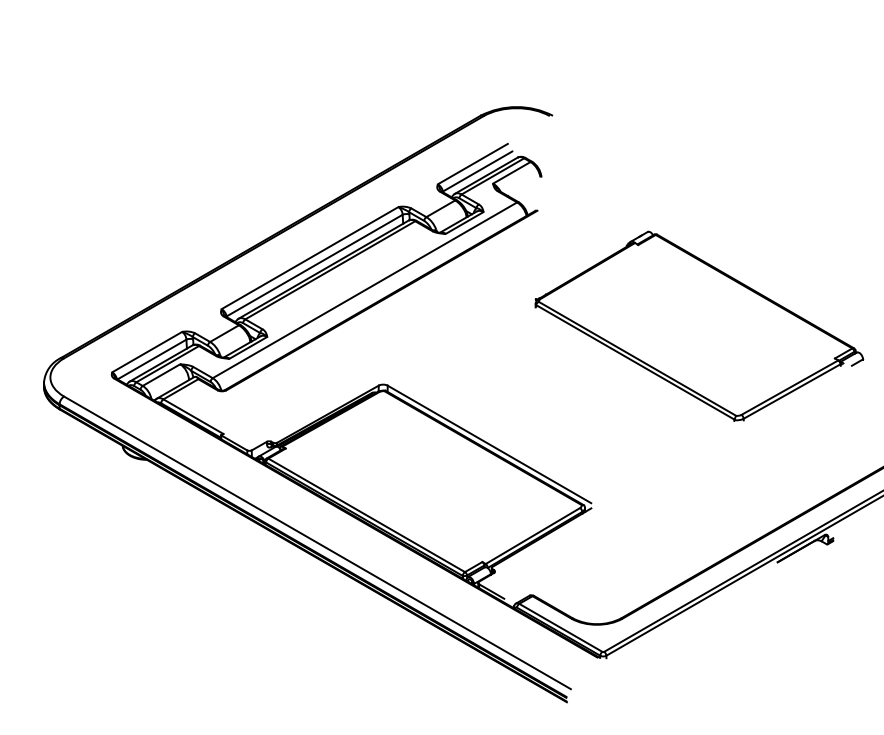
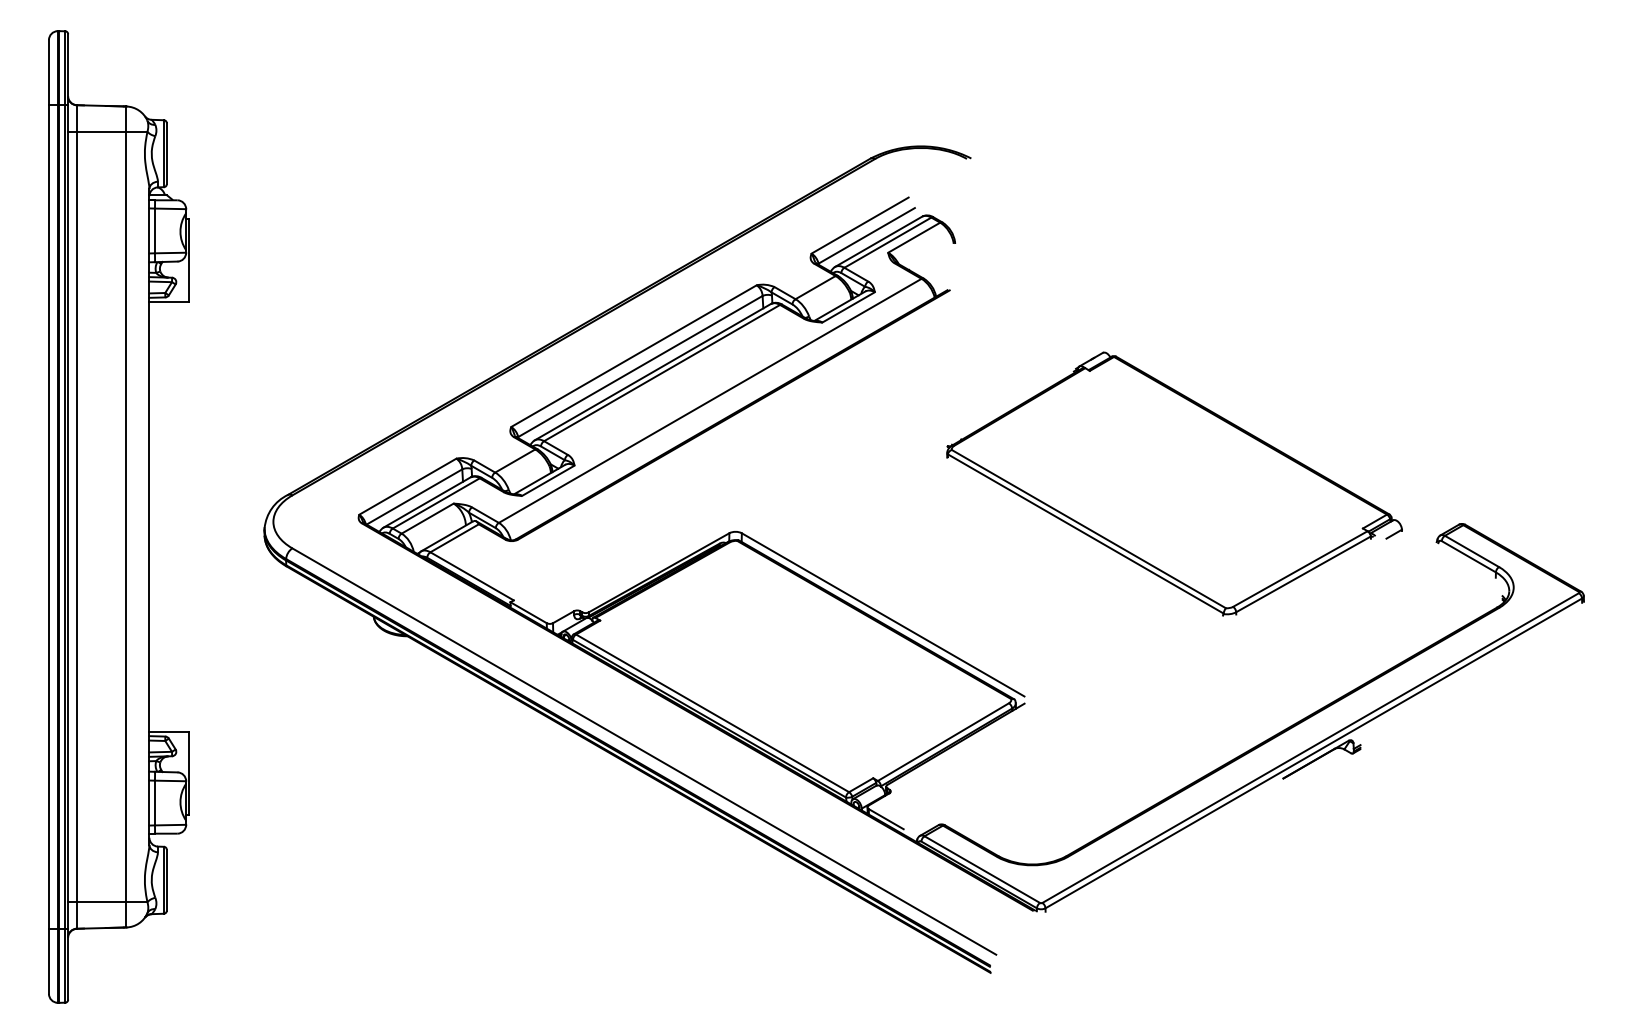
part: (699, 326) -> (1174, 483), moved

